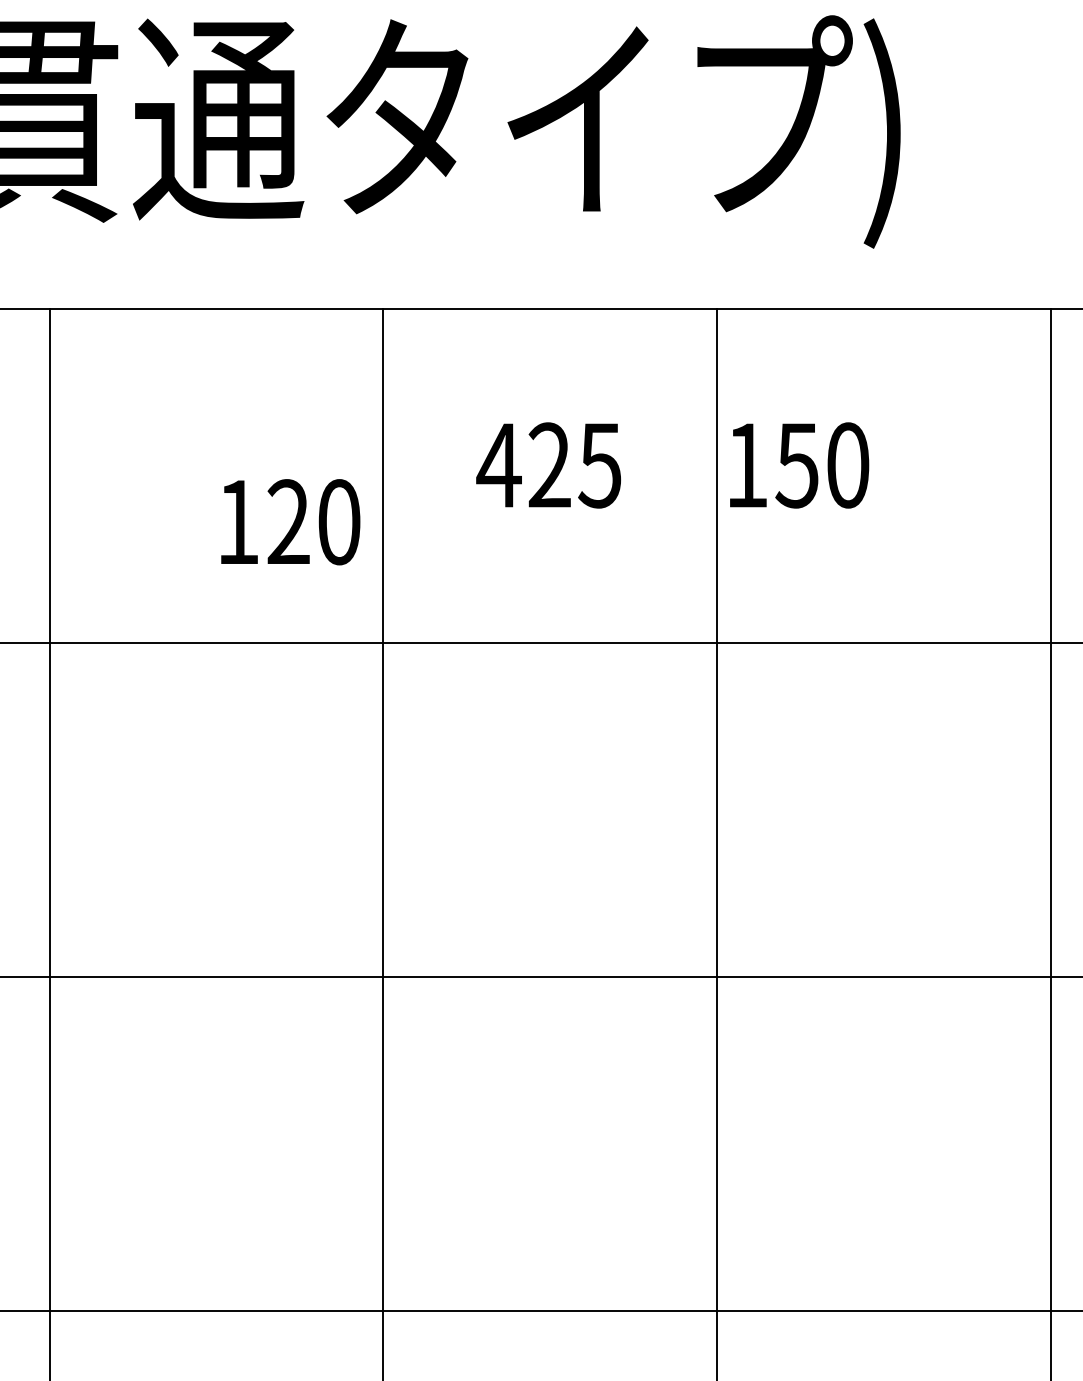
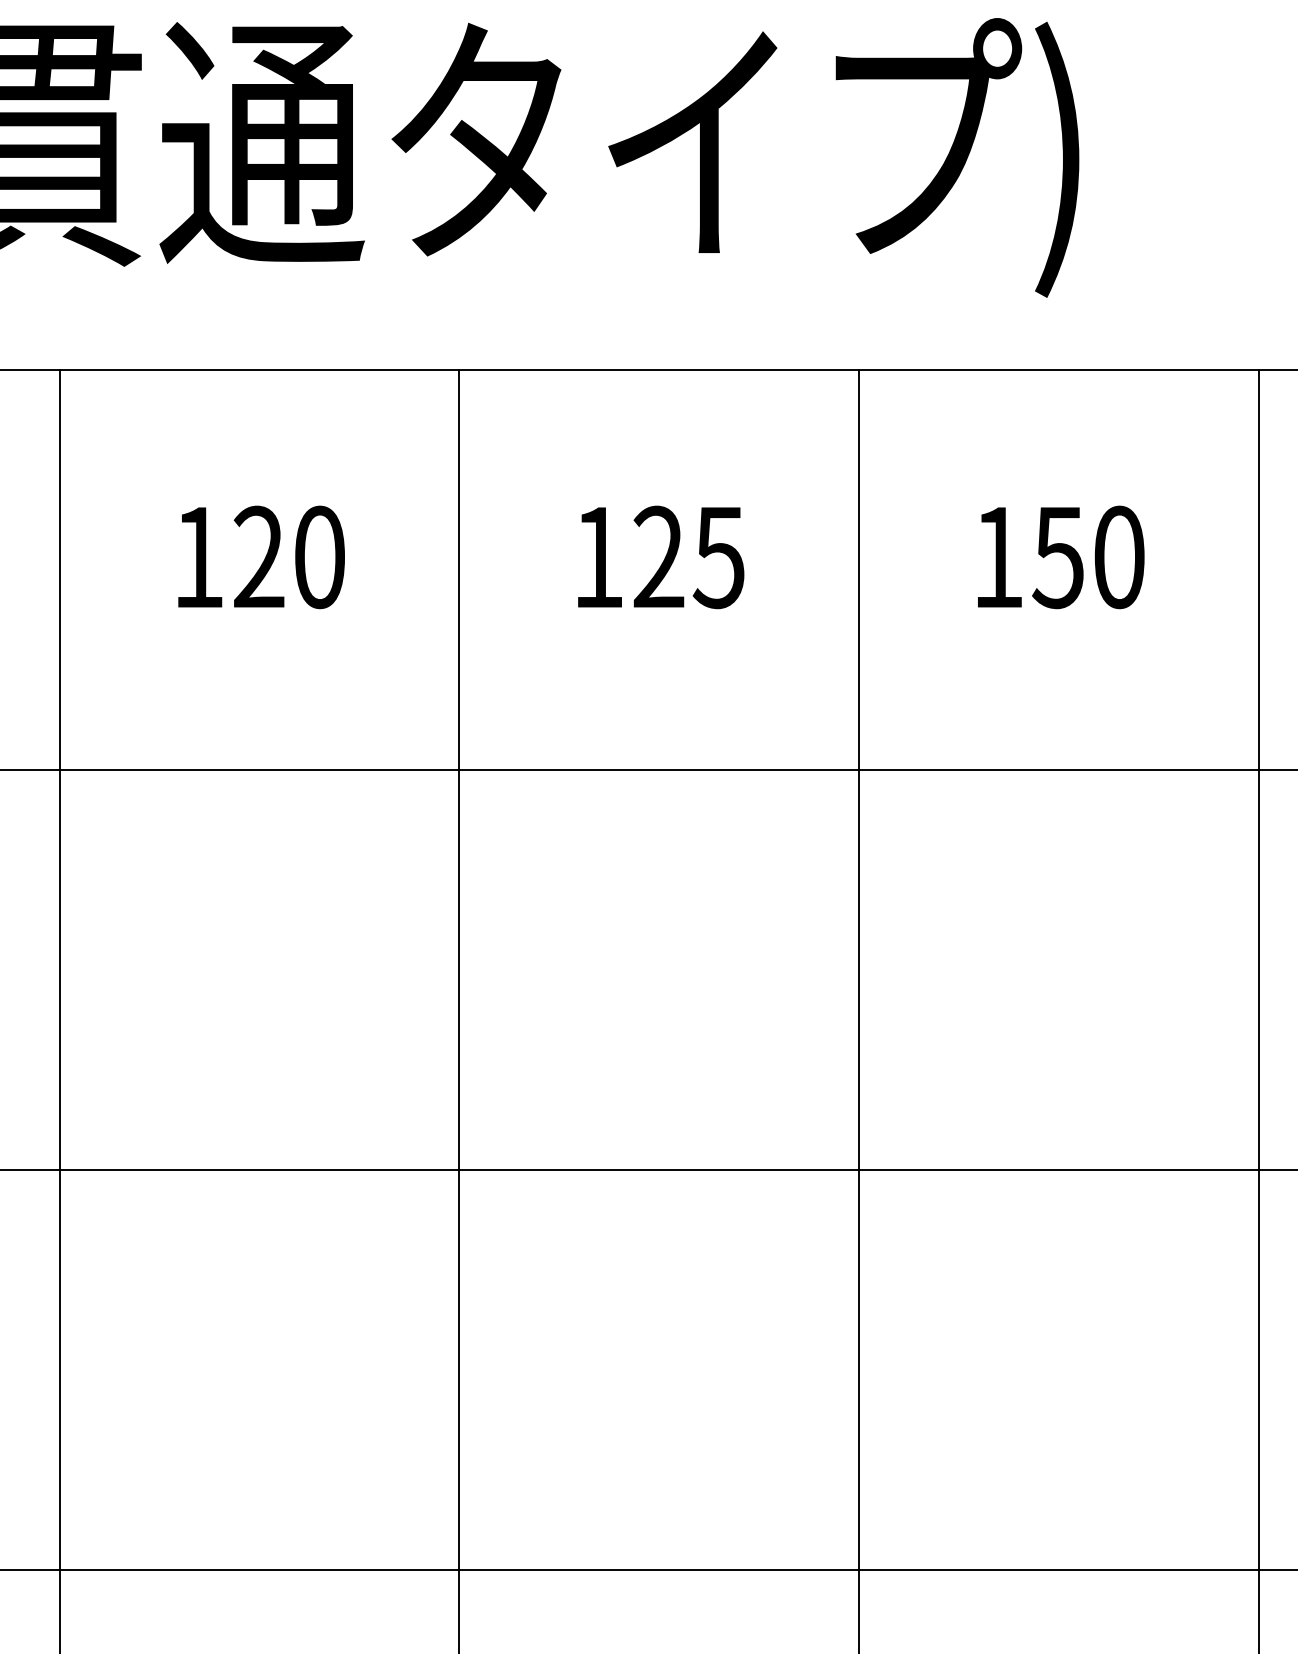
text: (498, 465) -> (597, 557), 425 -> 125
text: (799, 465) -> (1061, 557), moved
text: (290, 522) -> (261, 557), moved

